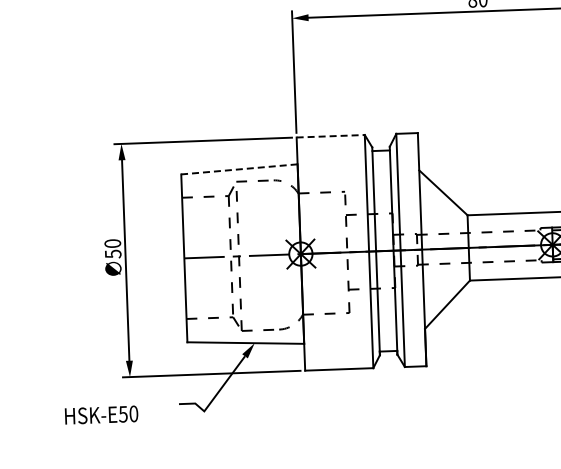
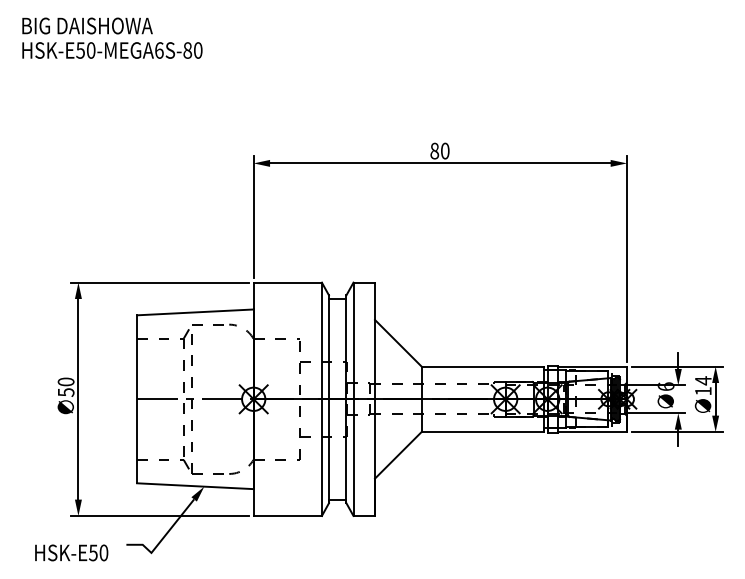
line: (331, 136) -> (288, 282), dashed -> solid
line: (238, 169) -> (194, 312), dashed -> solid
text: (101, 414) -> (71, 552), moved

